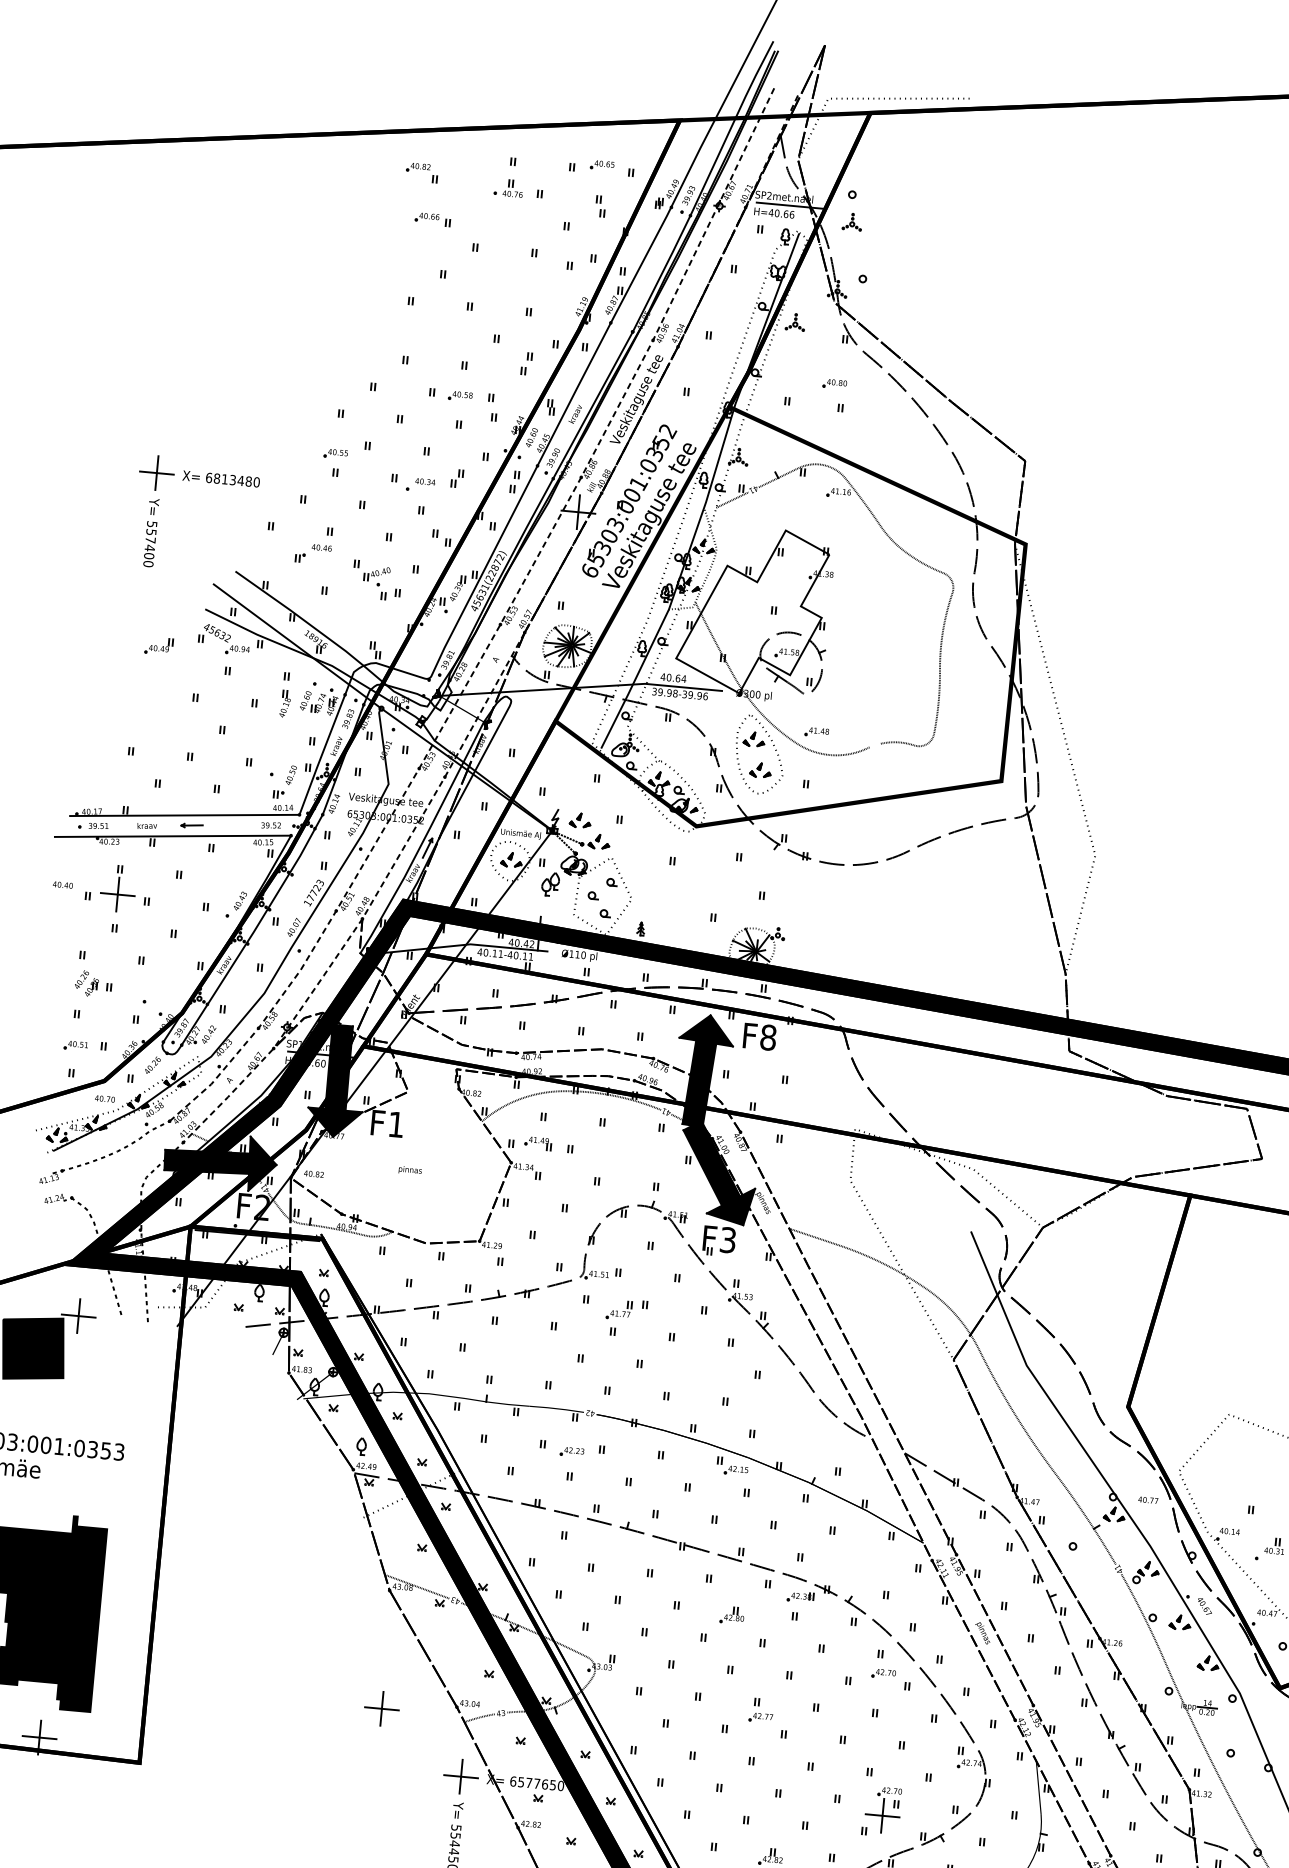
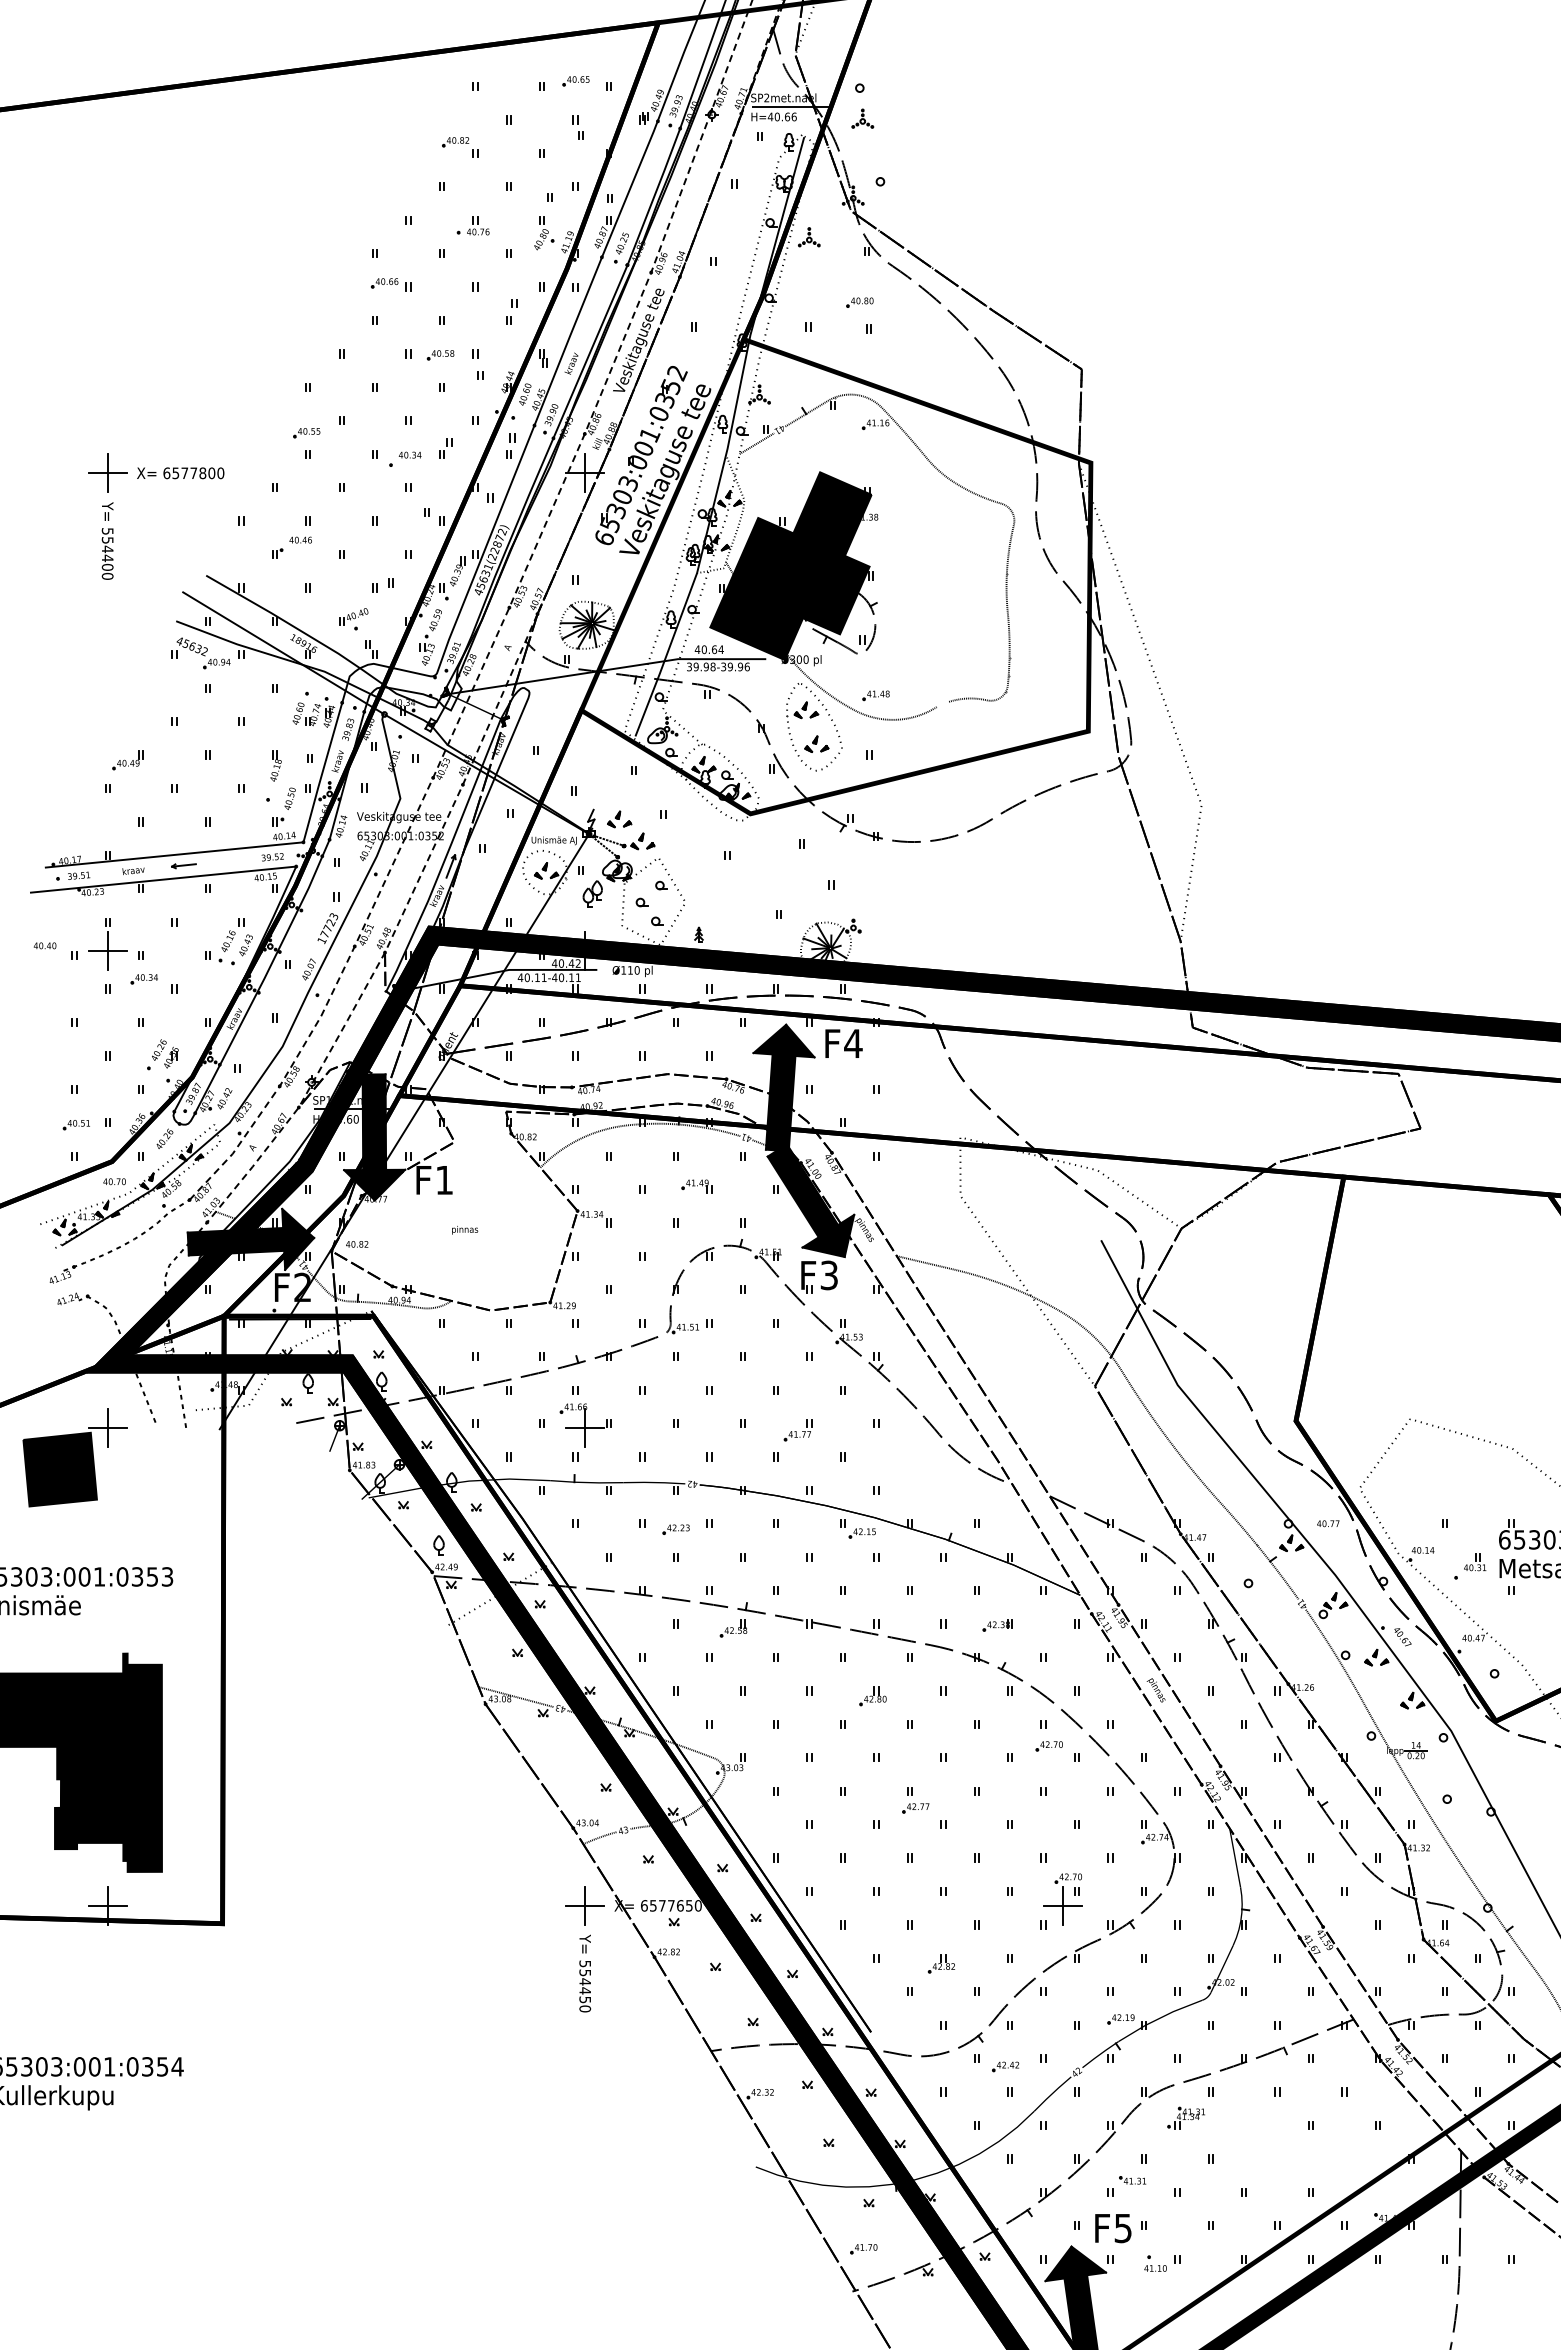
part: (422, 172) -> (460, 147), moved
part: (508, 188) -> (472, 225), moved
part: (433, 219) -> (391, 284), moved
part: (562, 297) -> (544, 233), added
part: (628, 315) -> (621, 247), added
text: (232, 480) -> (193, 473), 6813480 -> 6577800
text: (150, 540) -> (107, 549), 557400 -> 554400
part: (376, 576) -> (353, 619), moved
fill: (751, 611) -> (790, 566), added
part: (428, 644) -> (430, 637), added
part: (158, 646) -> (127, 760), moved
part: (284, 703) -> (275, 765), moved
part: (227, 895) -> (231, 940), added
part: (147, 922) -> (143, 979), added
part: (87, 983) -> (165, 1053), moved
text: (768, 1037) -> (853, 1043), F8 -> F4
part: (537, 1143) -> (696, 1186), moved
part: (618, 1310) -> (797, 1430), moved
part: (500, 1352) -> (585, 1425), added
part: (614, 1544) -> (733, 1628), added
part: (800, 1596) -> (997, 1625), moved
part: (381, 1708) -> (488, 1837), removed

